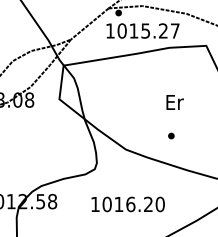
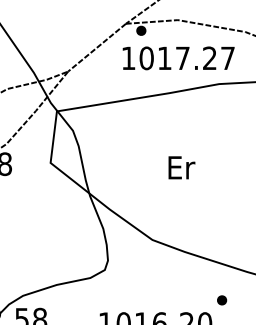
text: (145, 30) -> (182, 57), 1015.27 -> 1017.27
text: (174, 102) -> (180, 167), moved
part: (171, 135) -> (222, 299), moved

